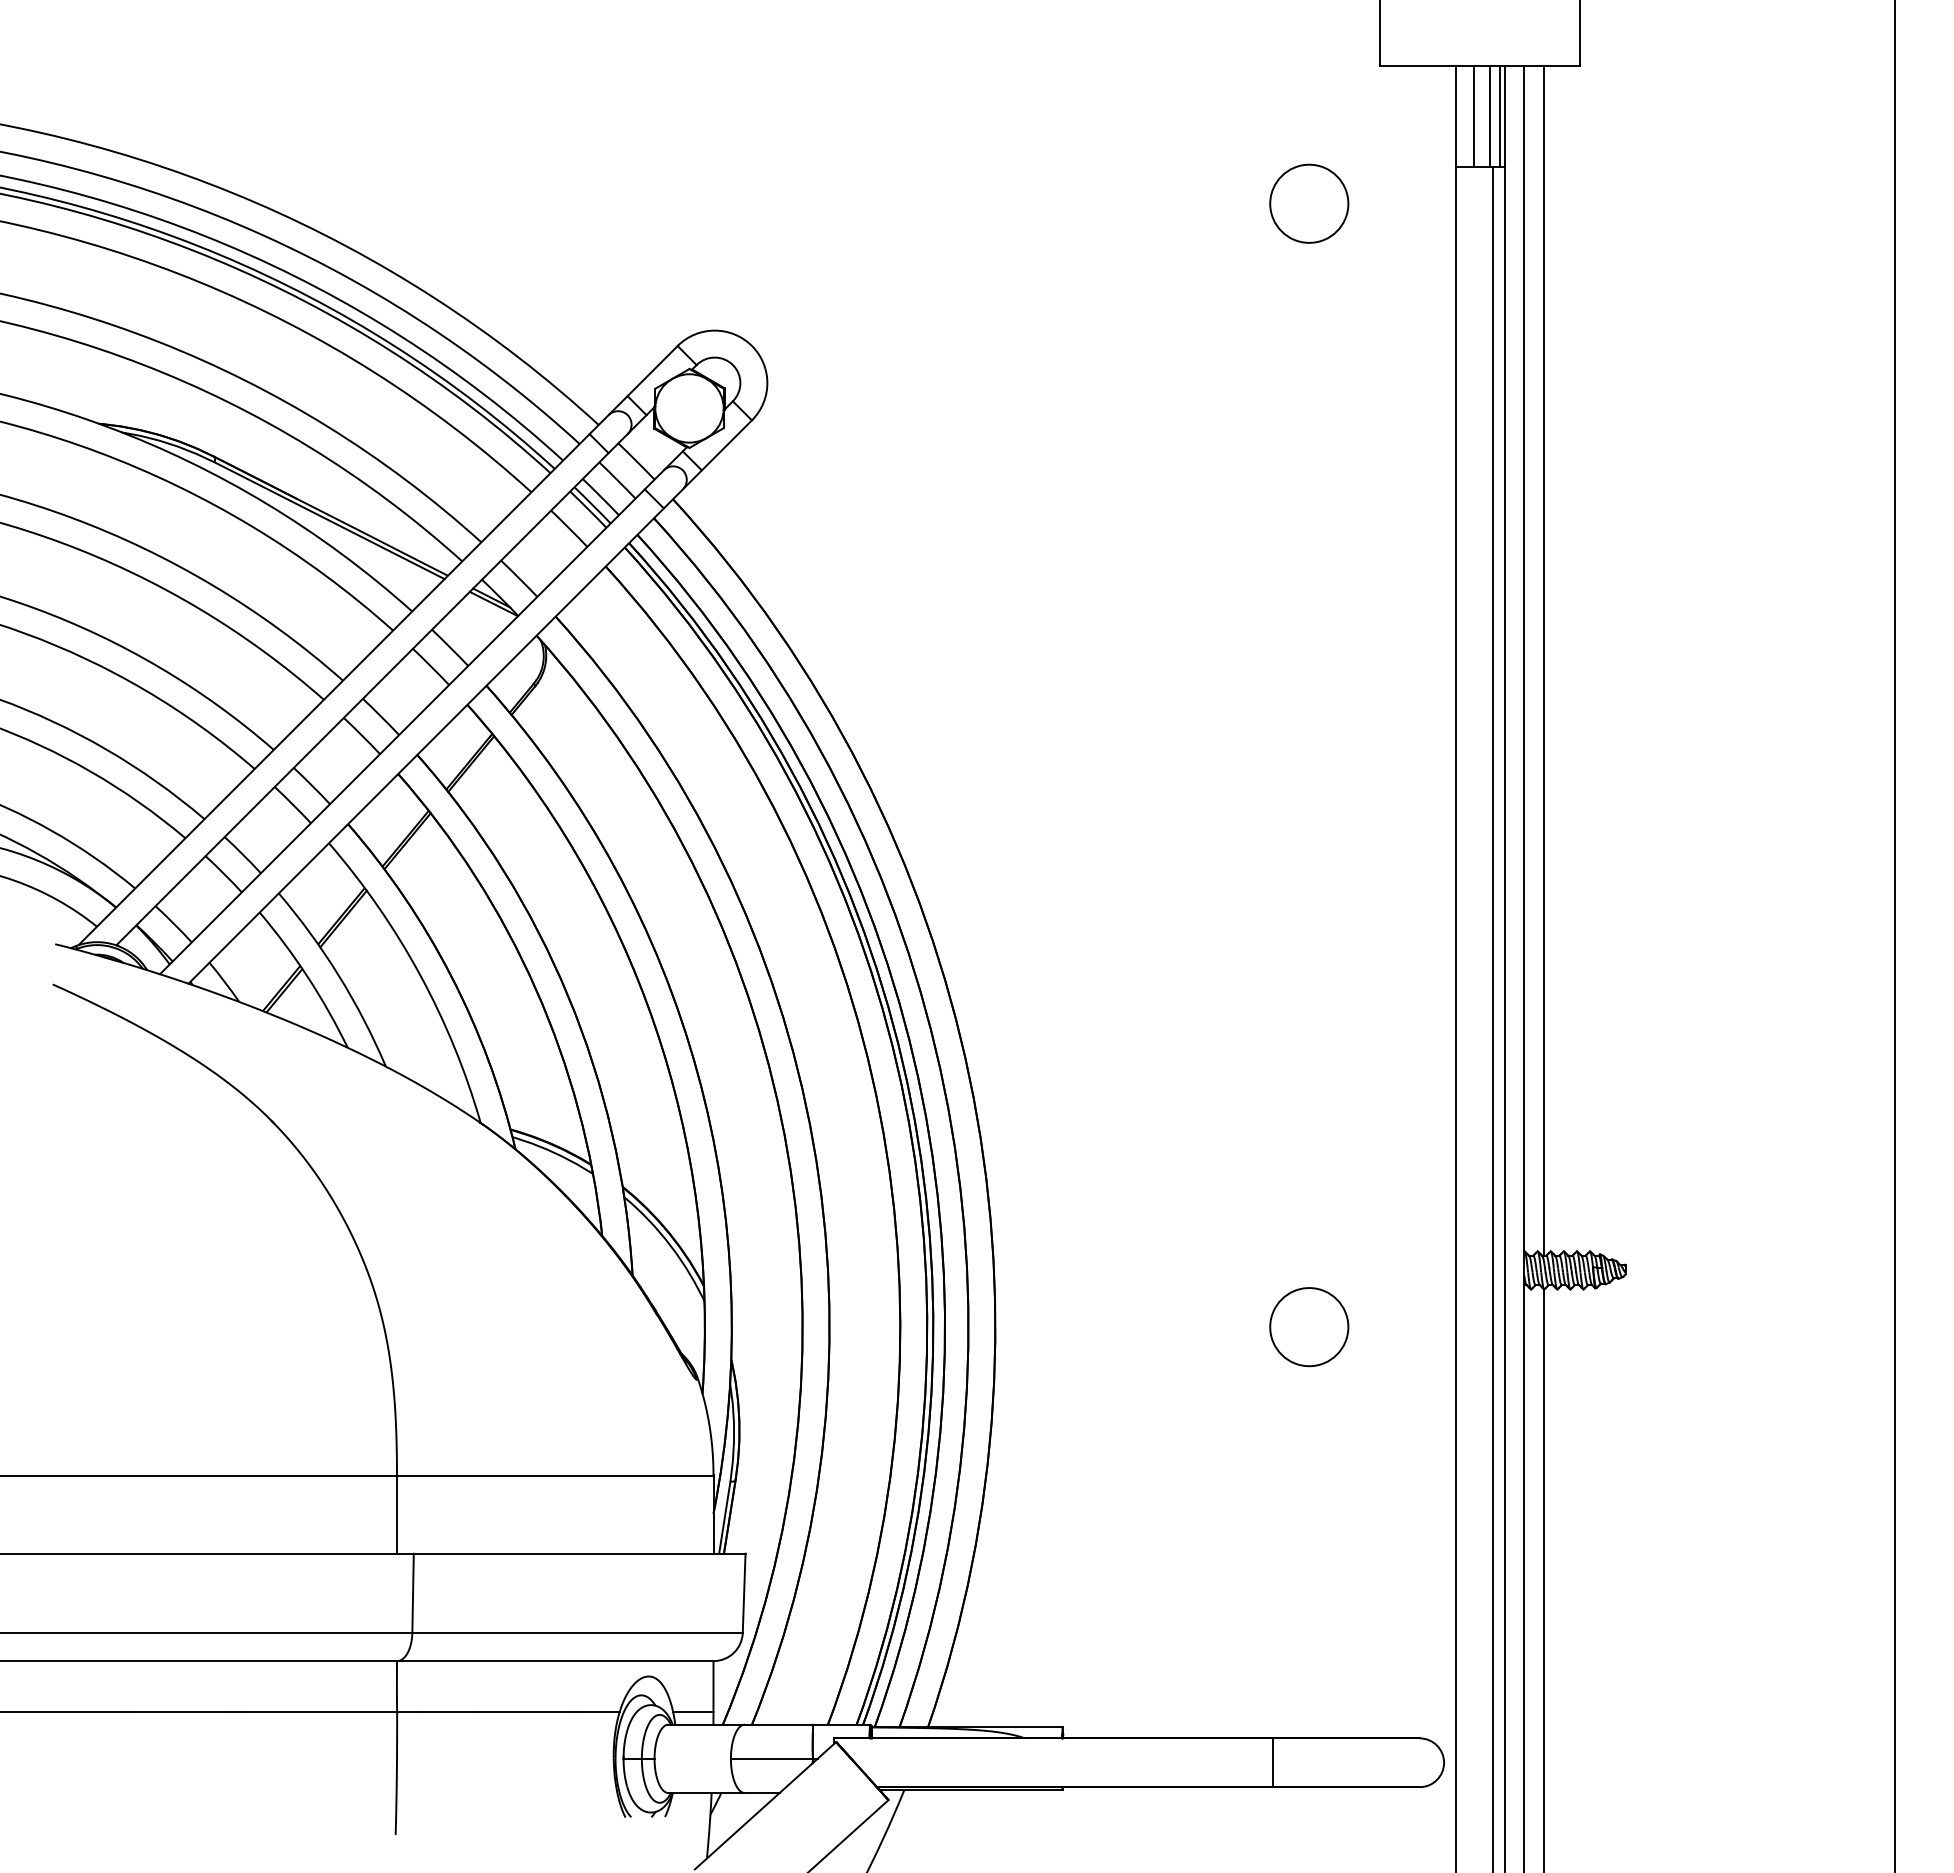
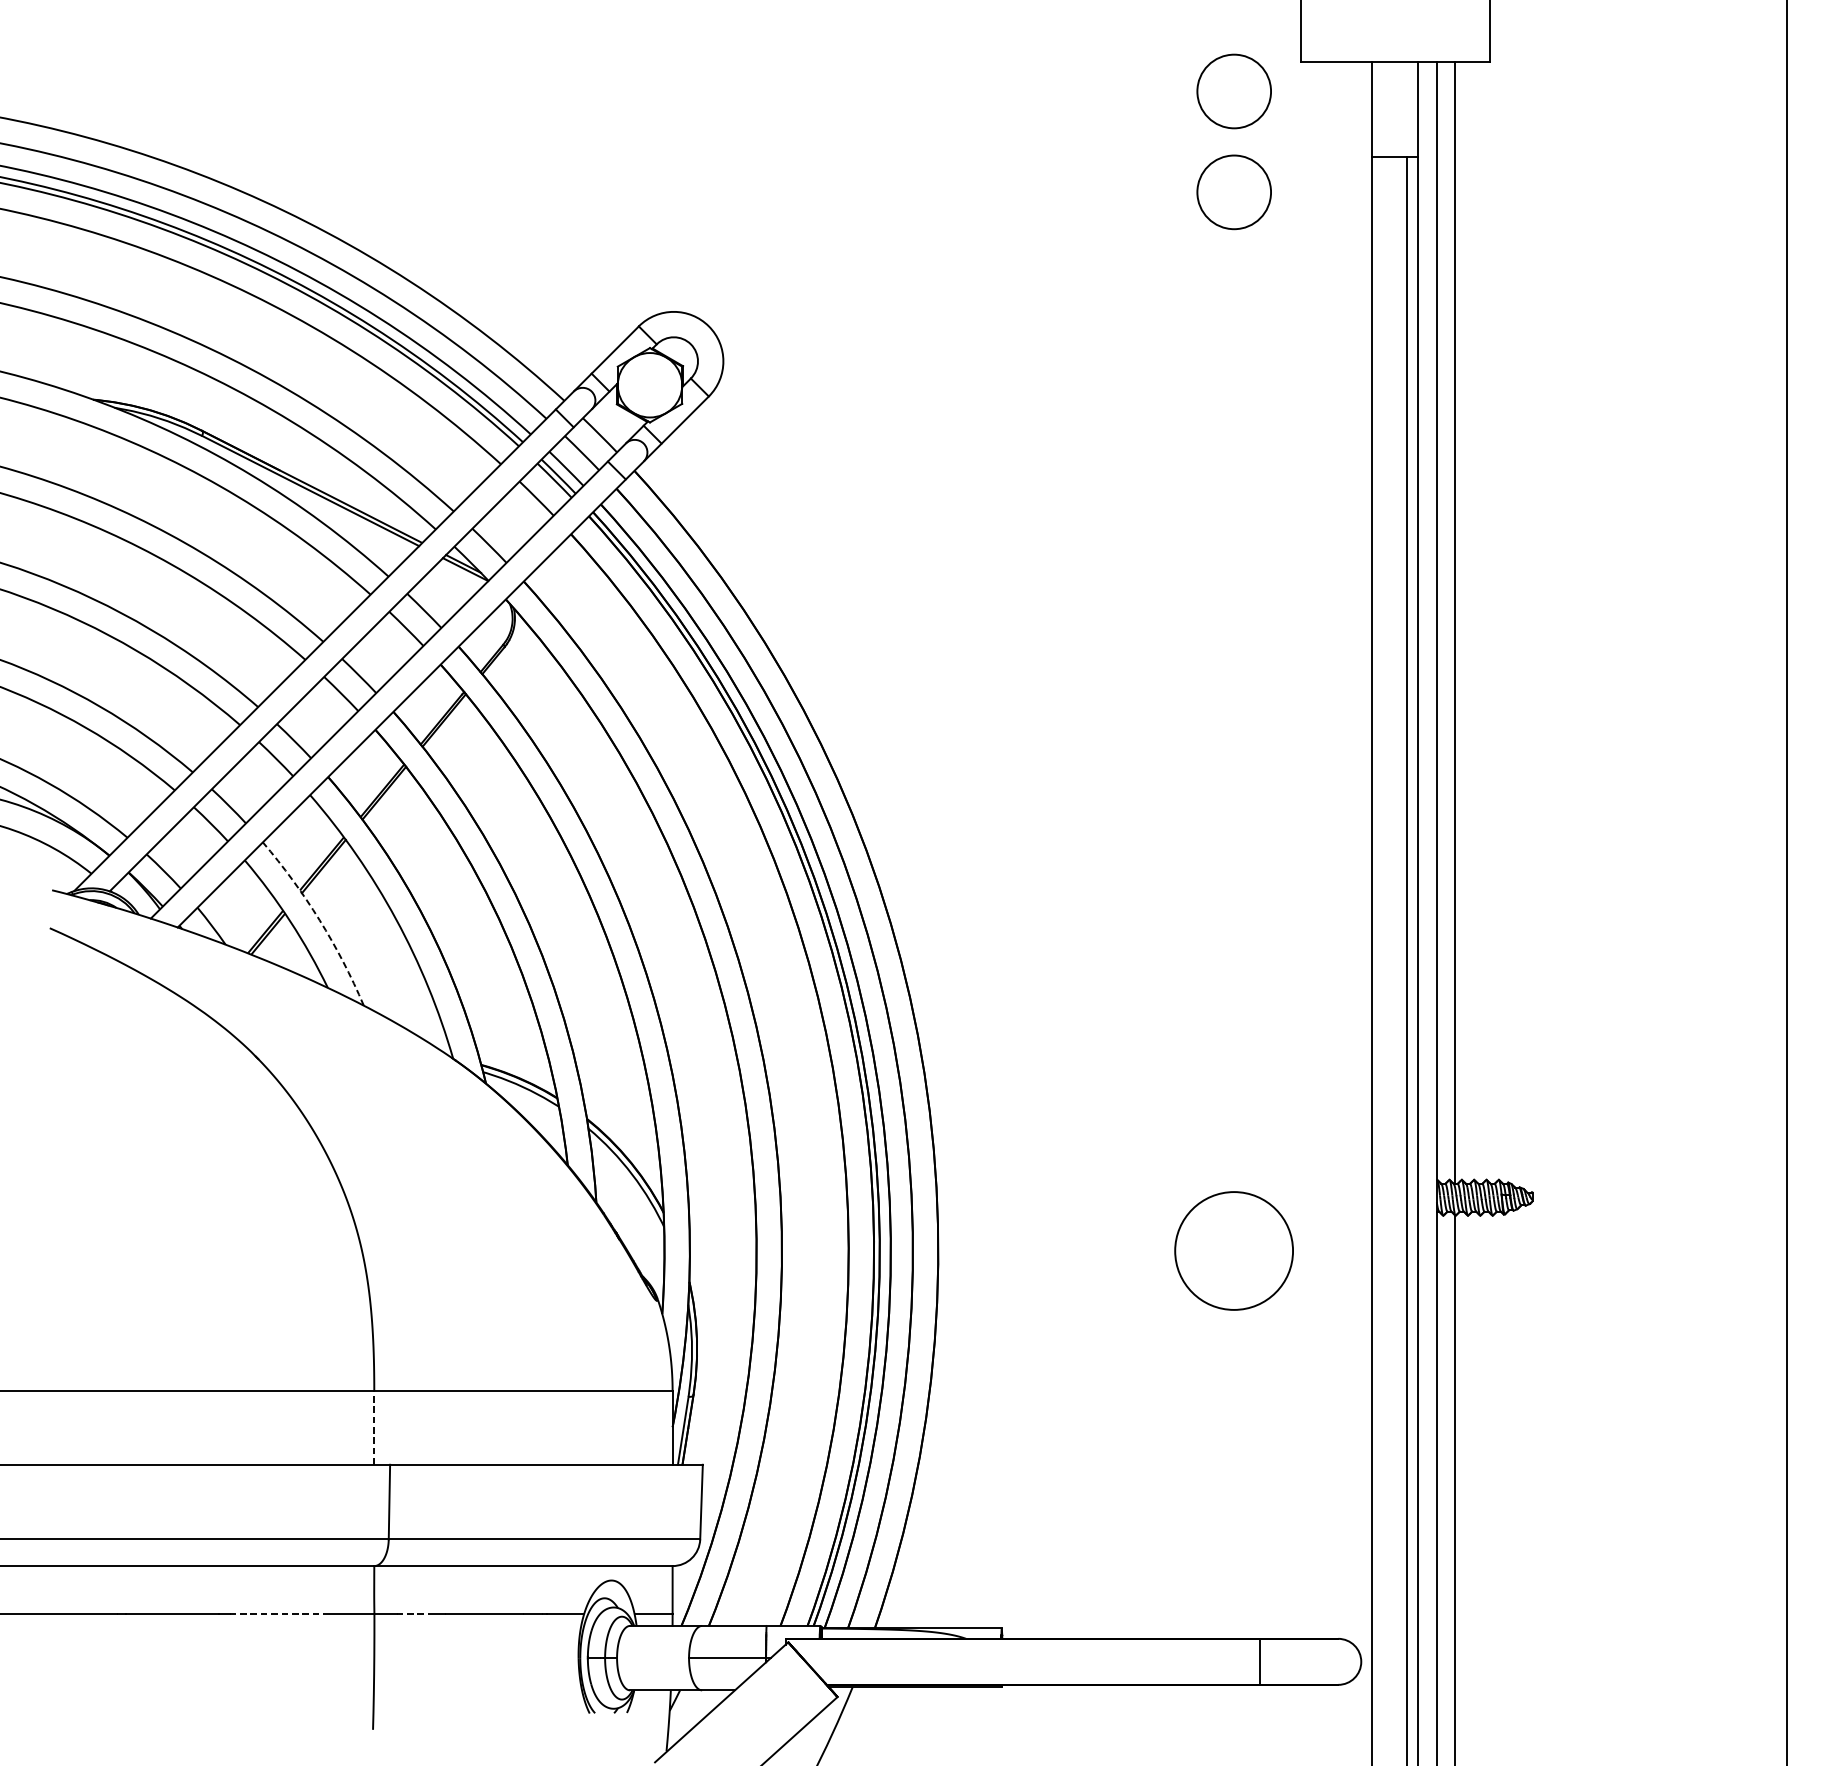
circle: (1309, 96) -> (1234, 91), added
line: (1474, 115) -> (1389, 109), removed
line: (1490, 115) -> (1405, 109), removed
line: (1499, 115) -> (1413, 109), removed
arc: (338, 975) -> (319, 919), solid -> dashed
circle: (1309, 1327) -> (1234, 1251), size x1.6
line: (397, 1514) -> (374, 1427), solid -> dashed
line: (295, 1711) -> (278, 1613), solid -> dashed
line: (439, 1711) -> (414, 1613), solid -> dashed
line: (1273, 1762) -> (1259, 1661), moved

